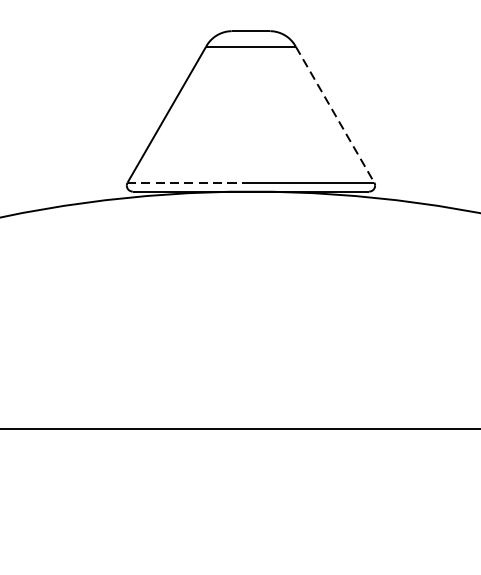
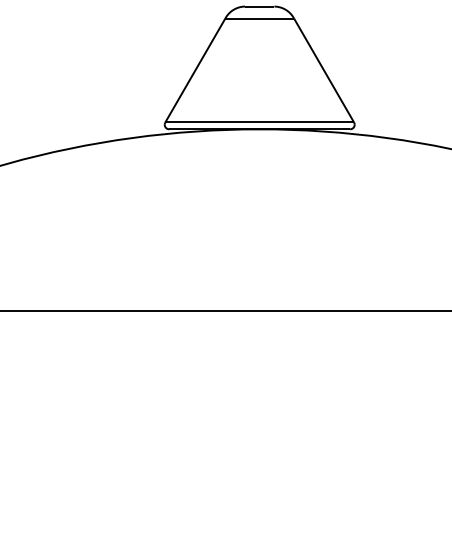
line: (335, 114) -> (324, 70), dashed -> solid
line: (189, 182) -> (212, 122), dashed -> solid

